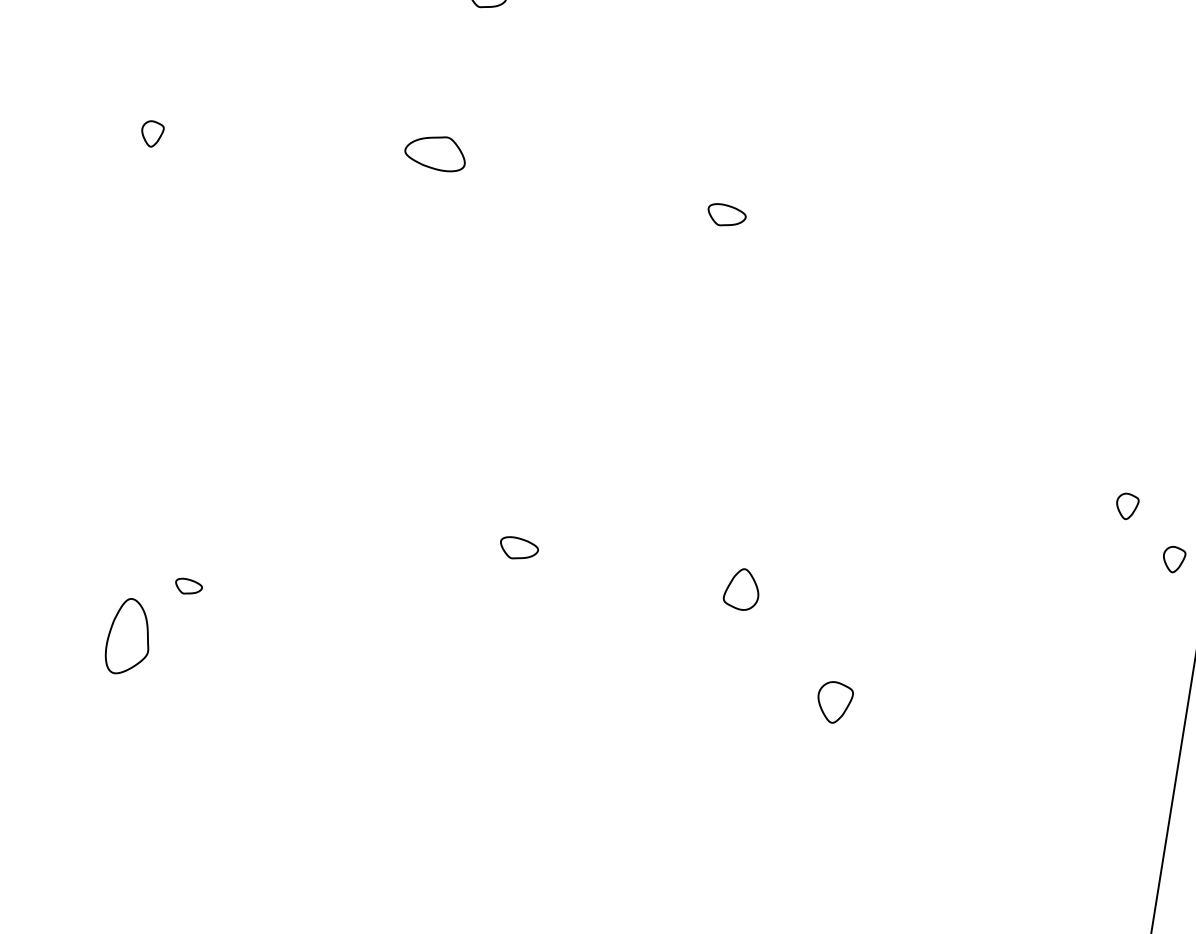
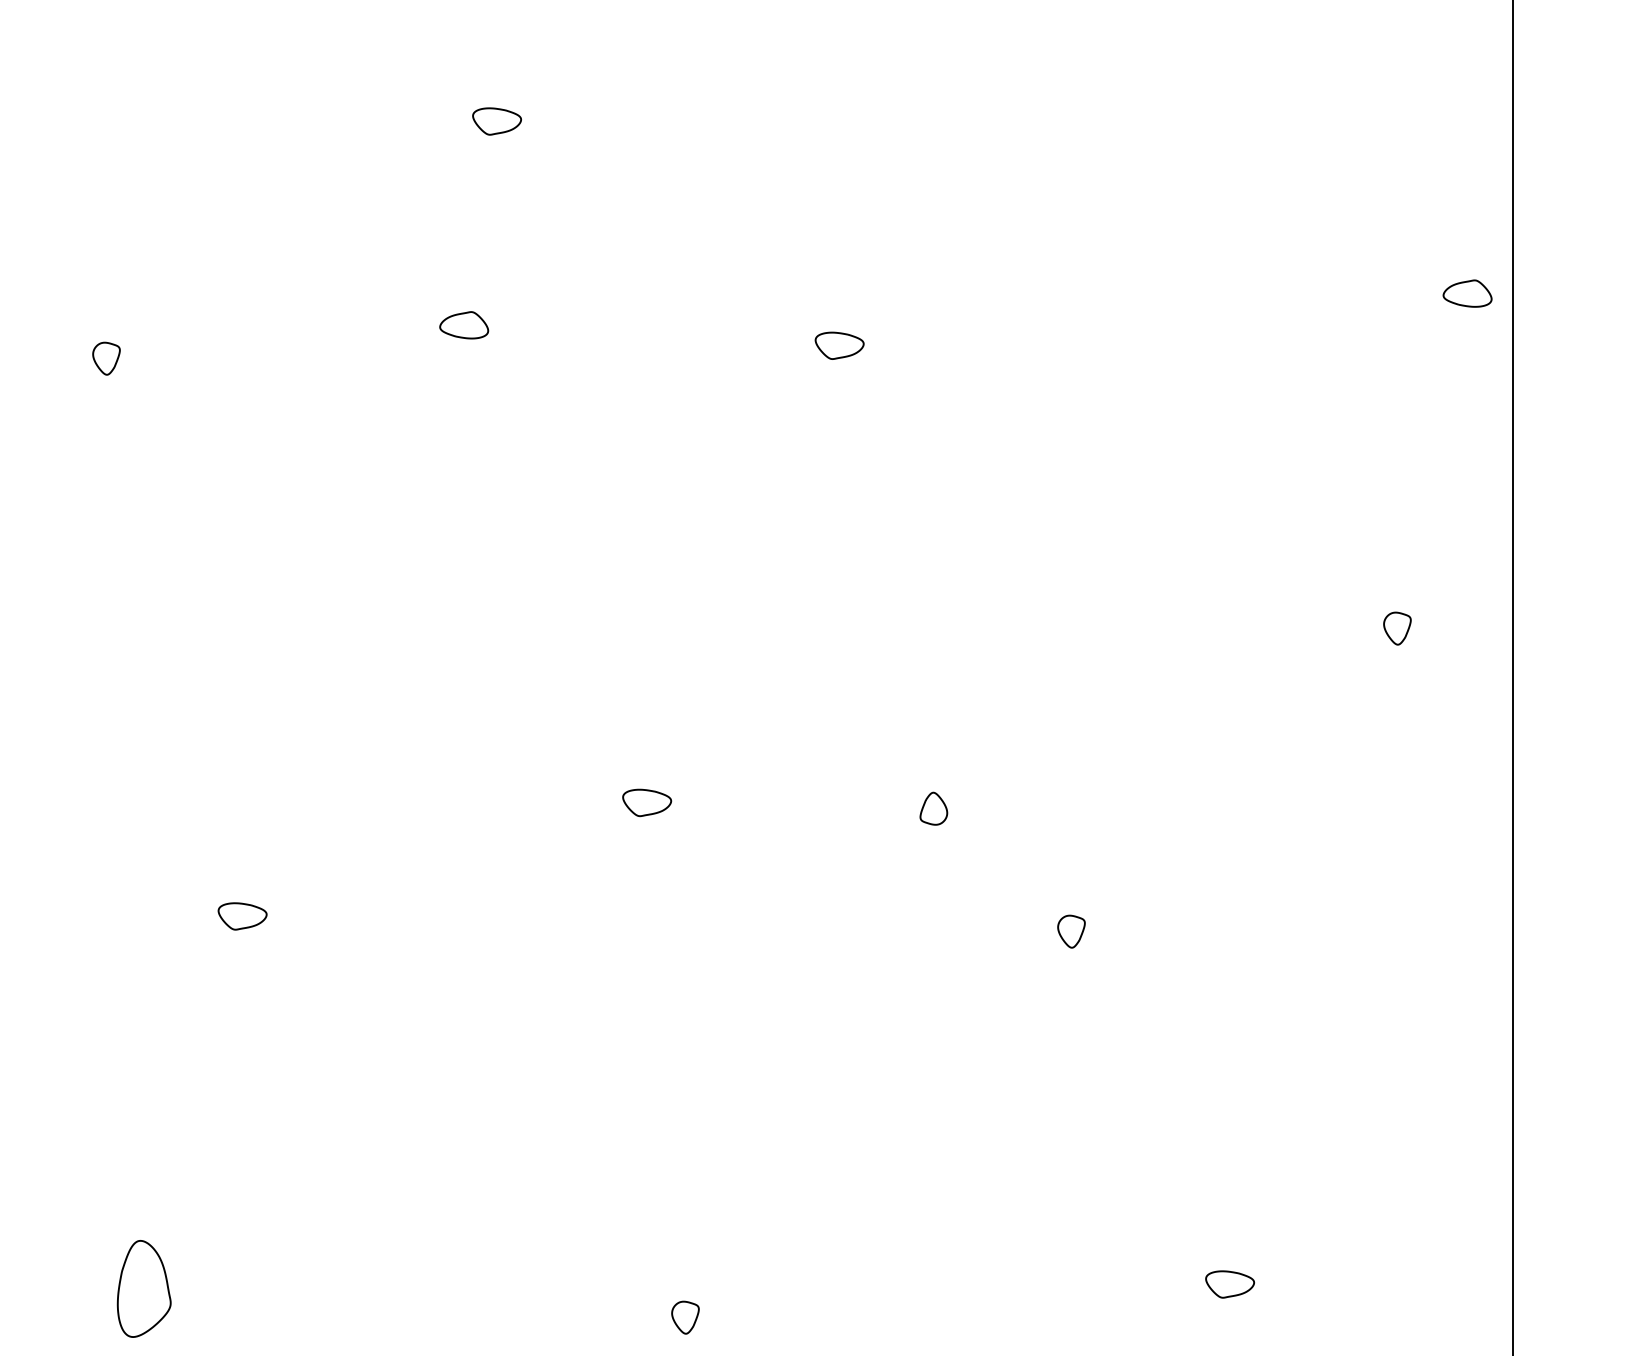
part: (436, 152) -> (464, 325), size x0.62
part: (1173, 559) -> (1466, 685), removed
part: (188, 586) -> (242, 916), size x1.43
part: (742, 589) -> (933, 808), size x0.62
part: (128, 636) -> (143, 1288), moved
part: (834, 702) -> (1071, 931), size x0.62

